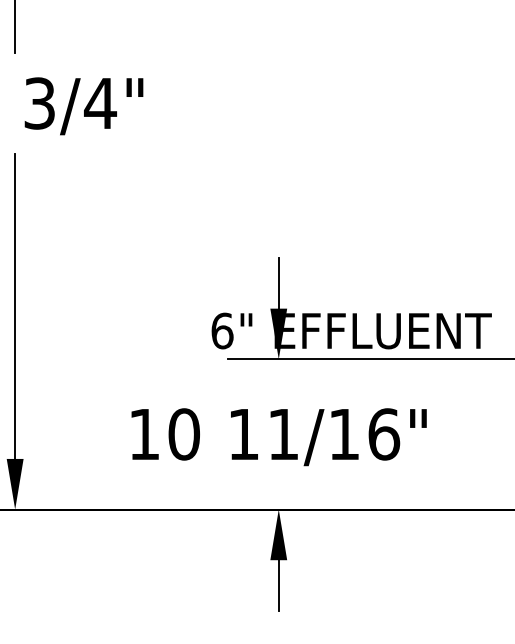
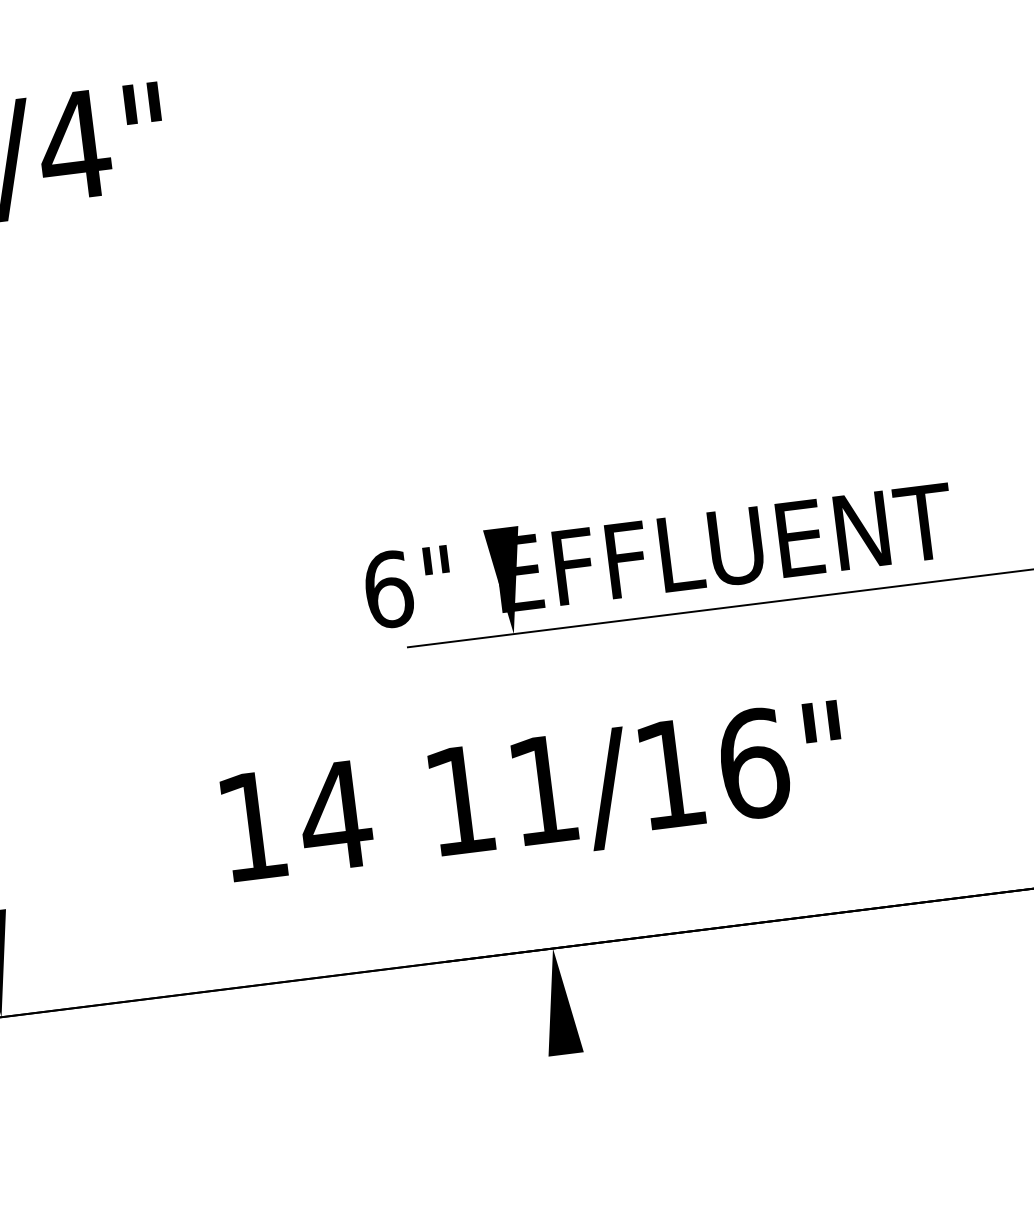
line: (278, 283) -> (493, 475), removed
text: (183, 434) -> (334, 816), 10 -> 14
line: (278, 585) -> (572, 1107), removed

